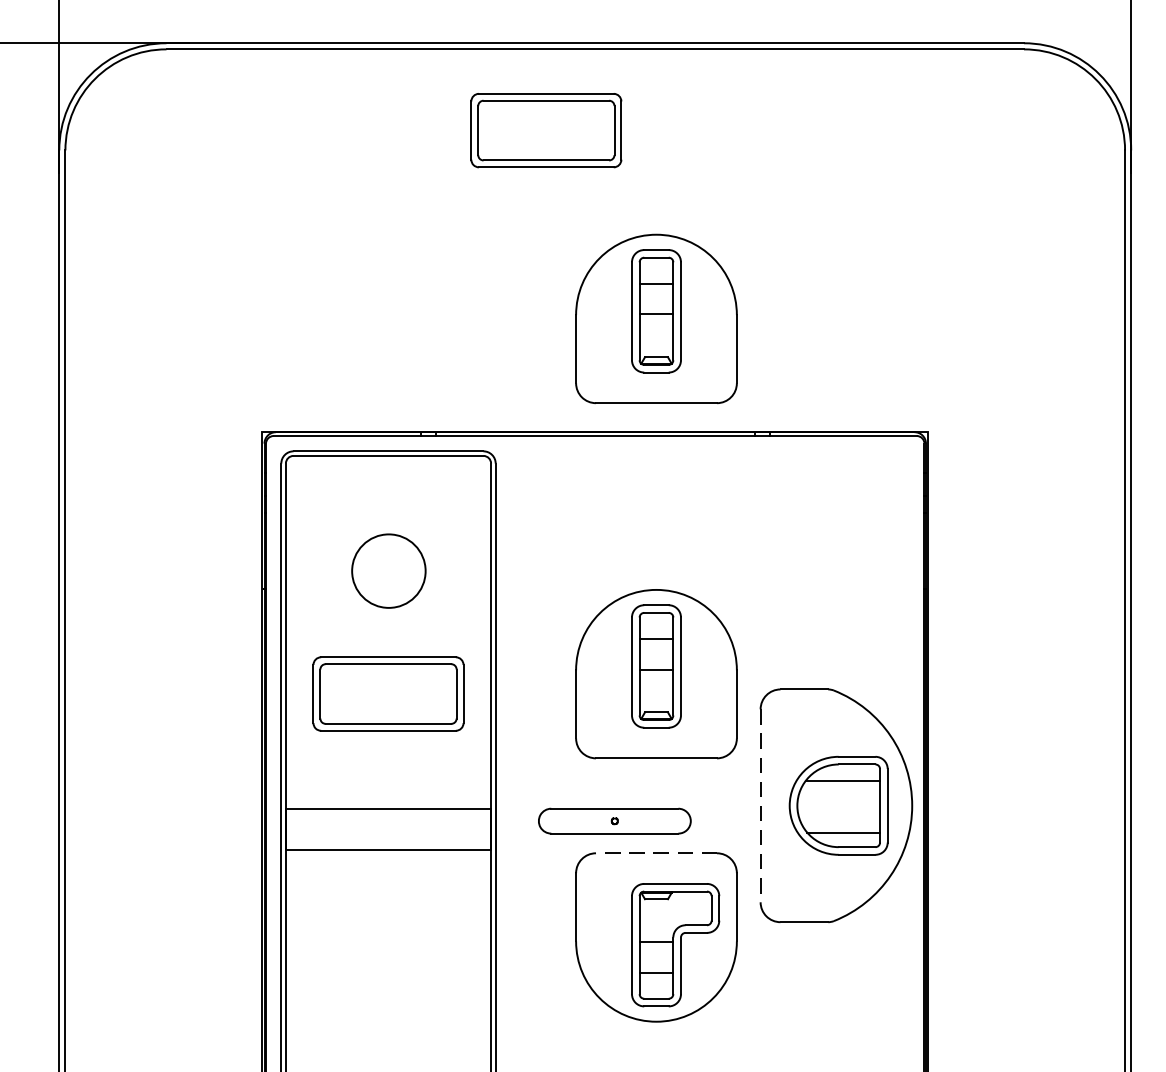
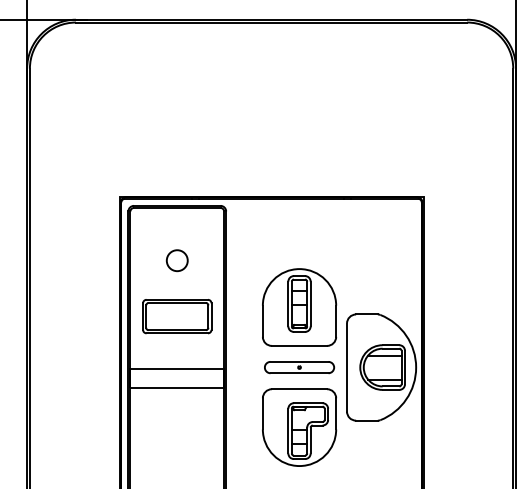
part: (546, 130) -> (249, 59), removed
part: (656, 318) -> (299, 145), removed
circle: (386, 571) -> (176, 260), size x0.62
line: (761, 807) -> (347, 368), dashed -> solid
part: (614, 821) -> (299, 367), moved
line: (656, 853) -> (299, 389), dashed -> solid

